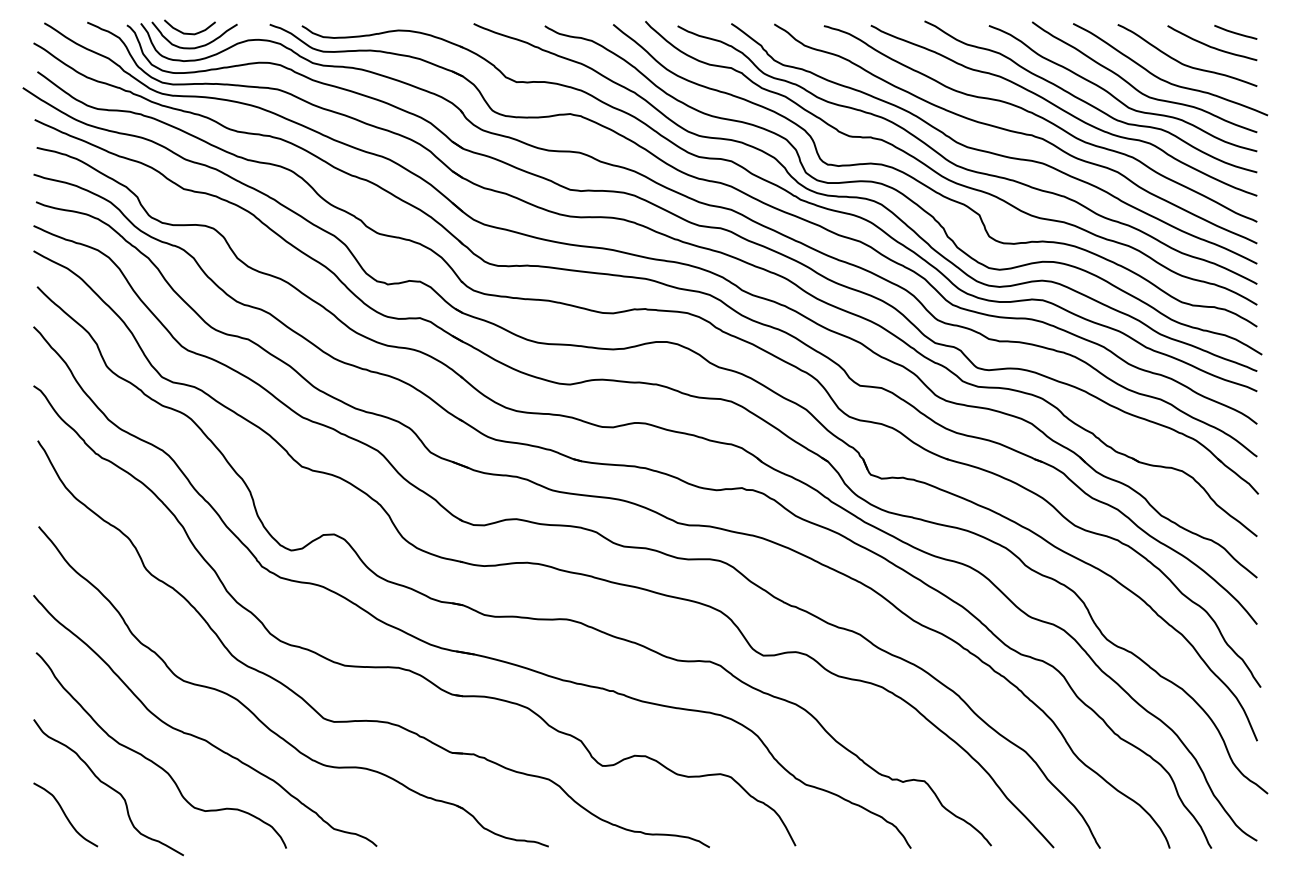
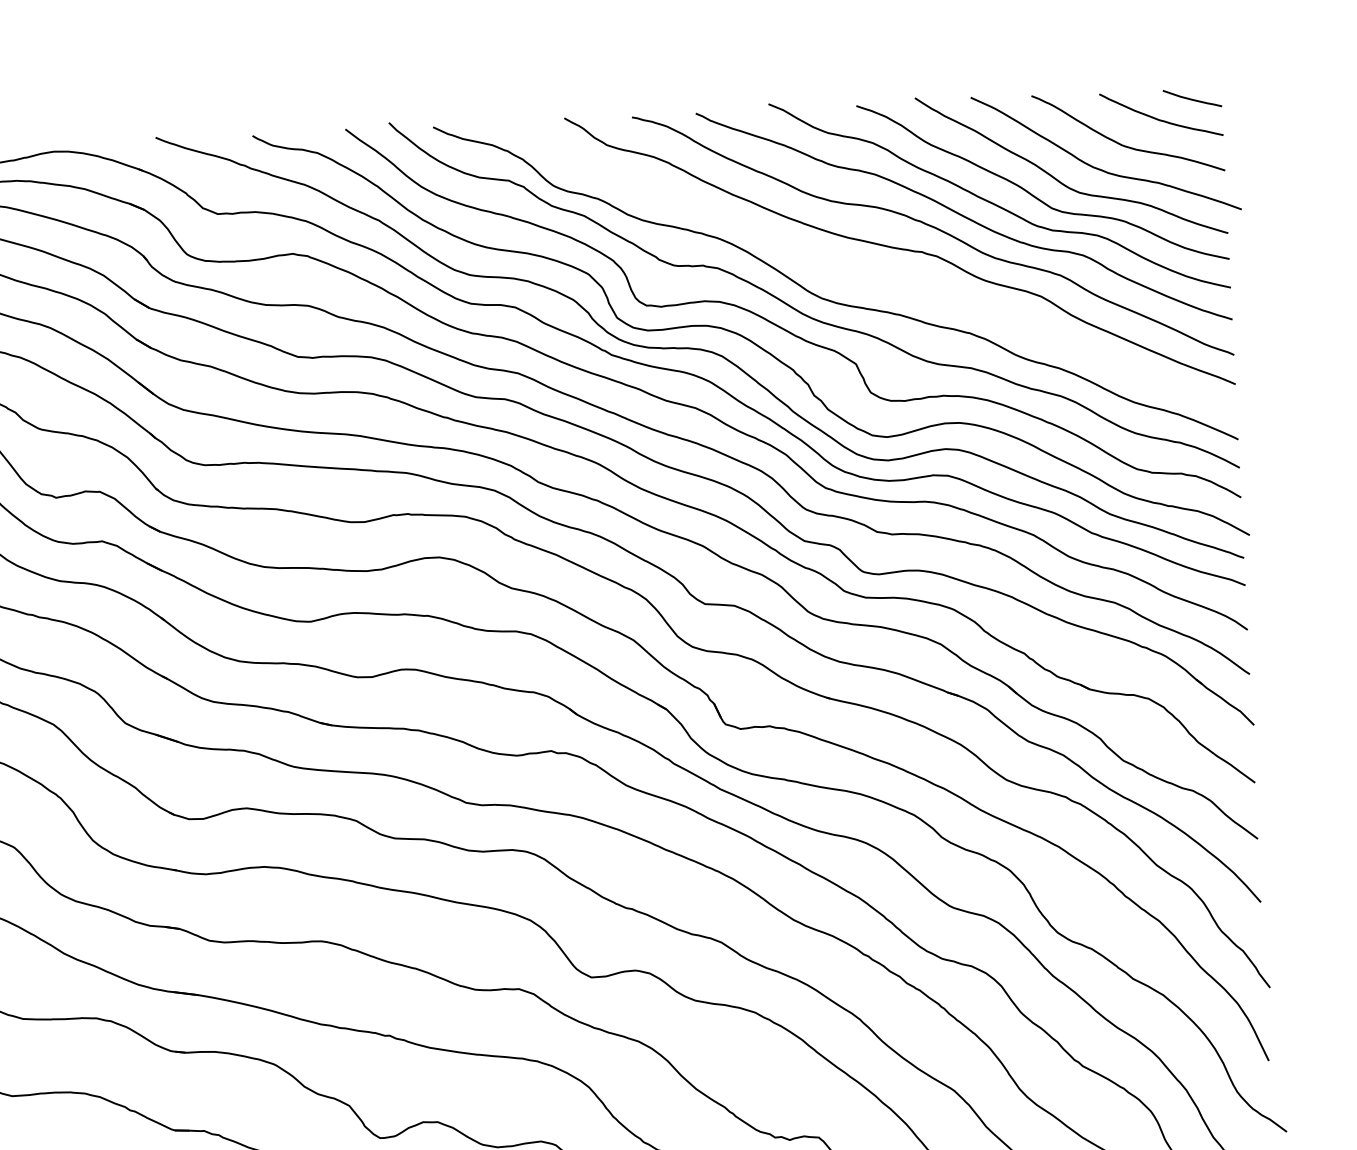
curve: (990, 151) -> (866, 276), removed

